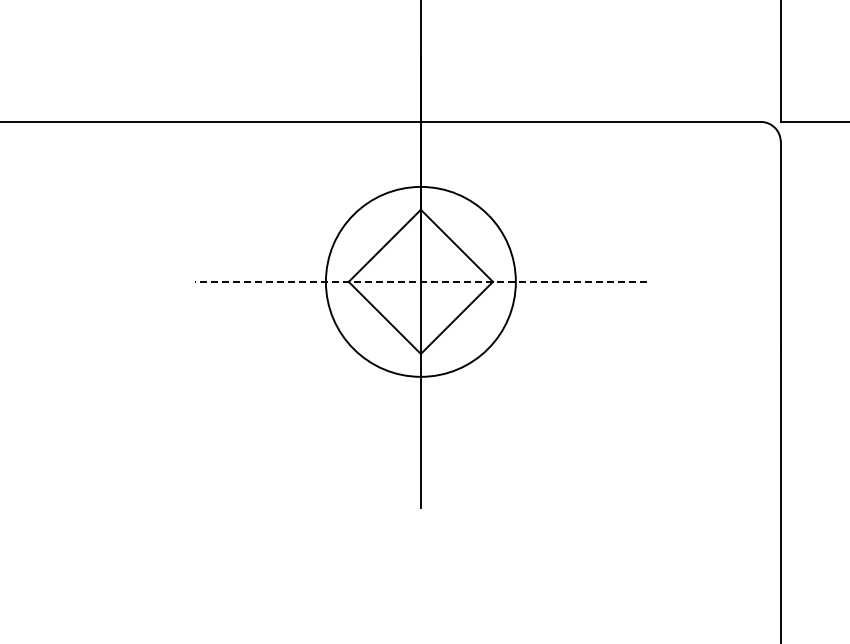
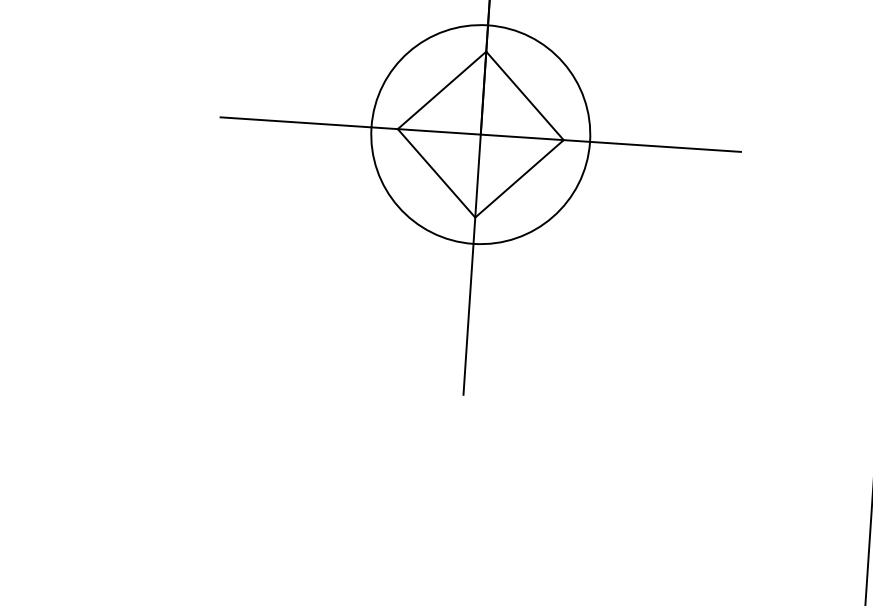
line: (420, 281) -> (480, 134), dashed -> solid

